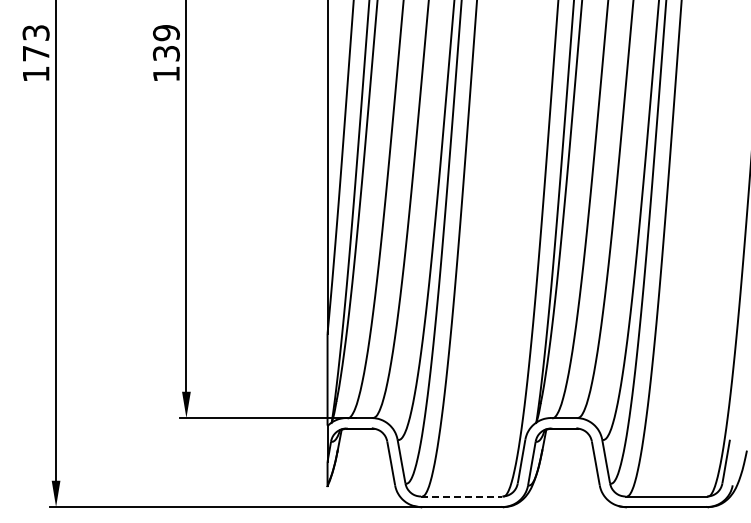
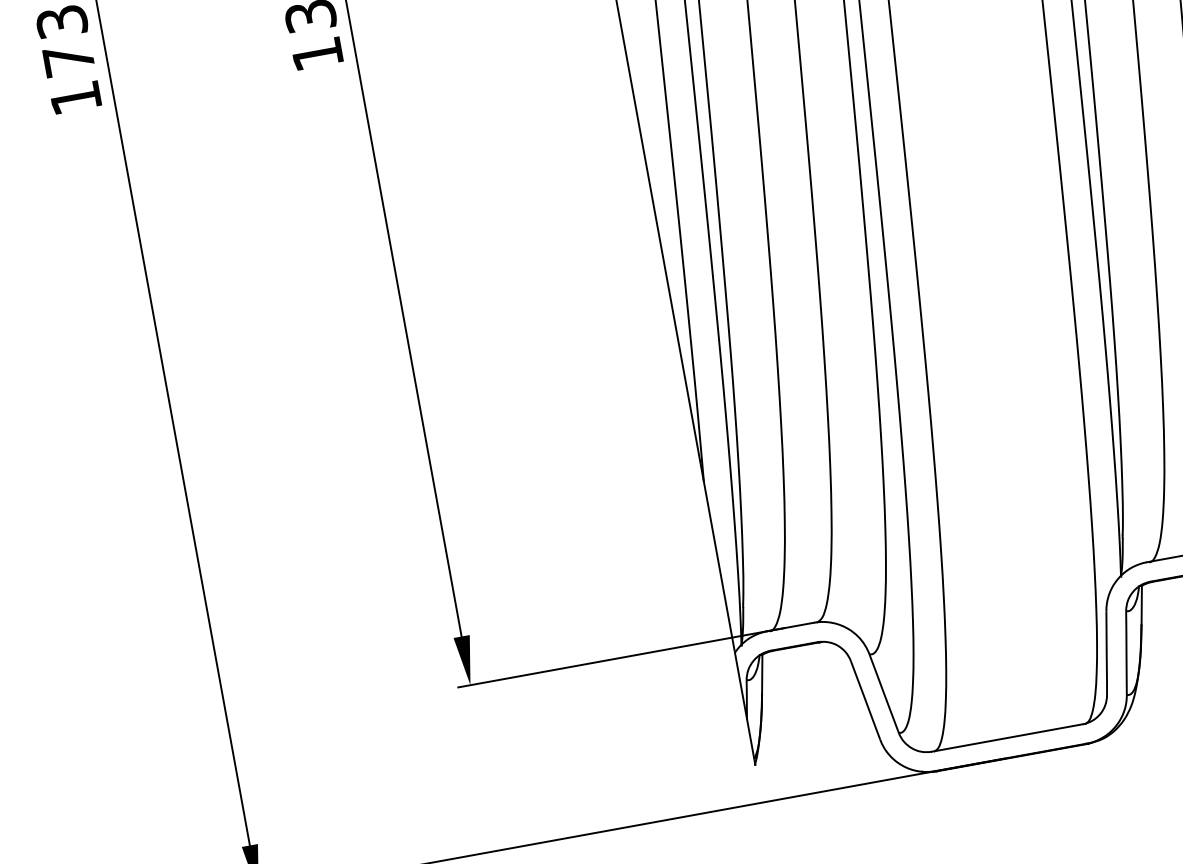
line: (461, 496) -> (1007, 738), dashed -> solid

